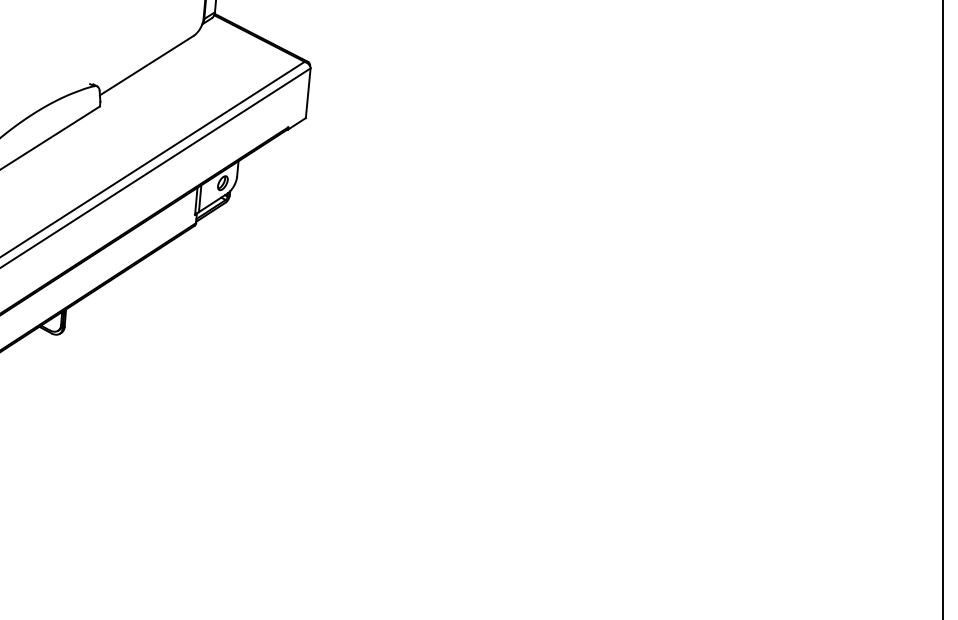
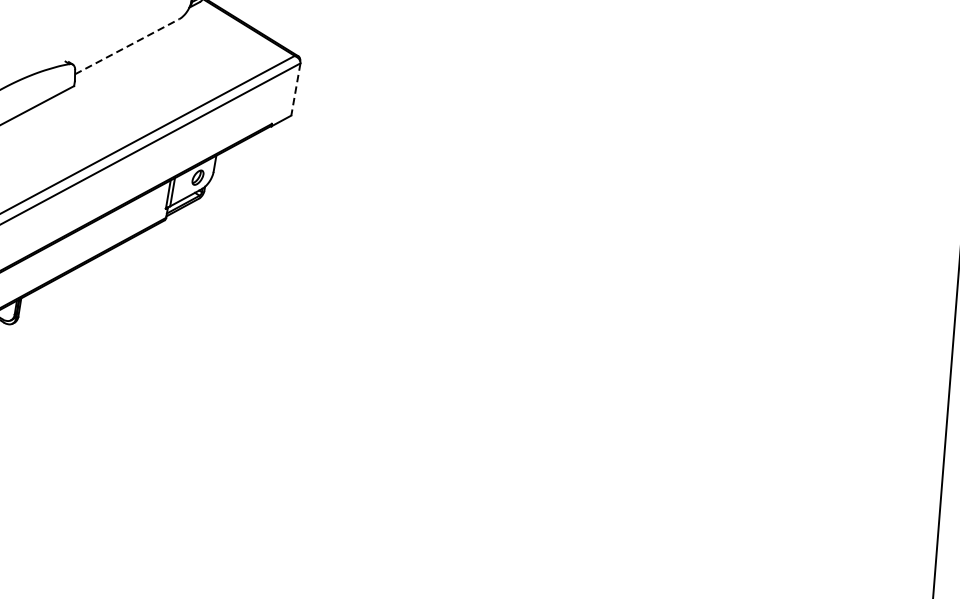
line: (146, 65) -> (126, 46), solid -> dashed
line: (308, 93) -> (296, 89), solid -> dashed

